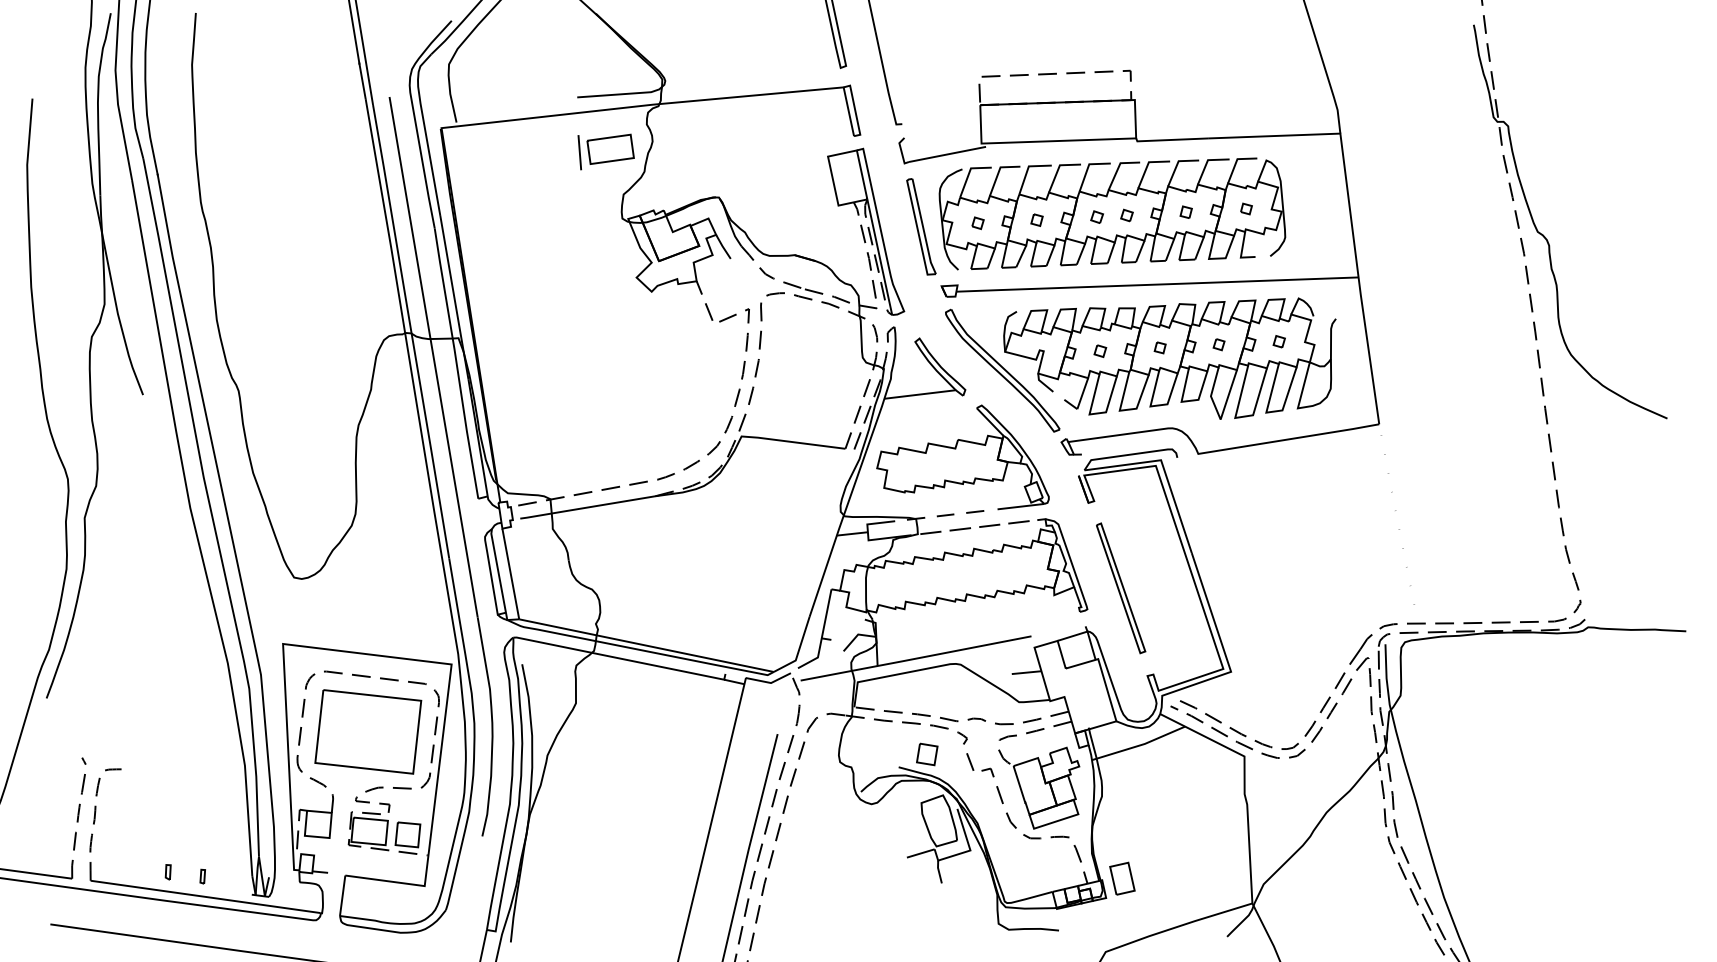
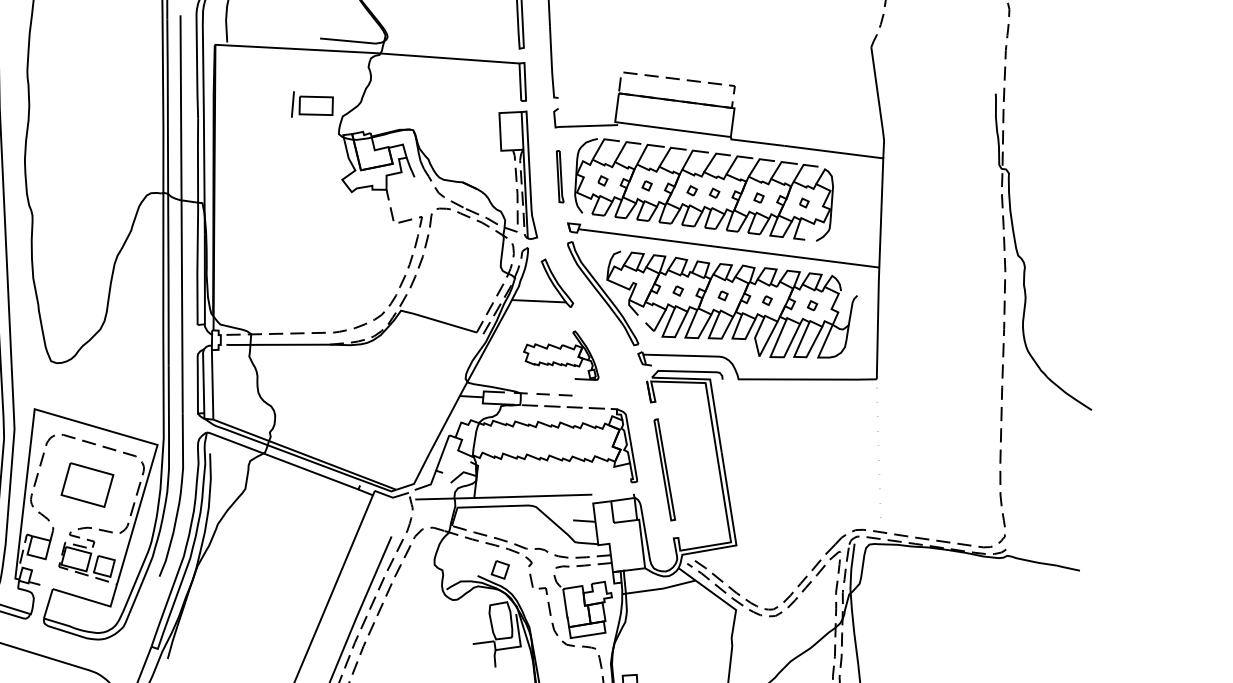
part: (605, 151) -> (312, 106), moved
part: (921, 226) -> (560, 176), size x0.7
part: (962, 457) -> (562, 353), size x0.6
part: (368, 731) -> (87, 484), size x0.6

